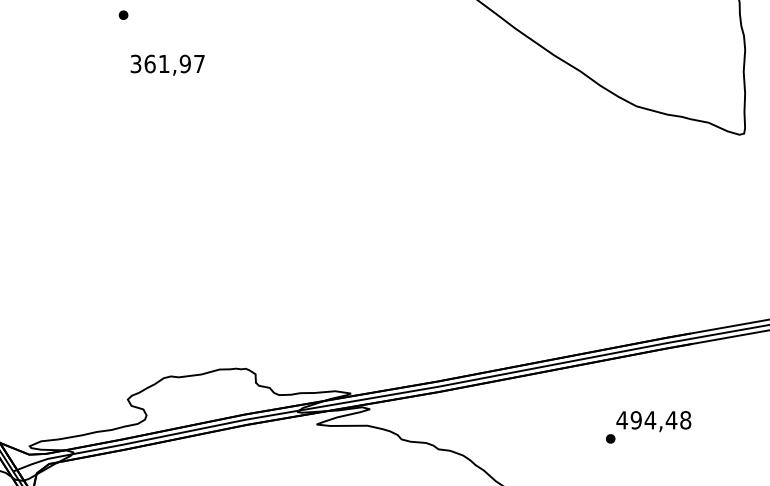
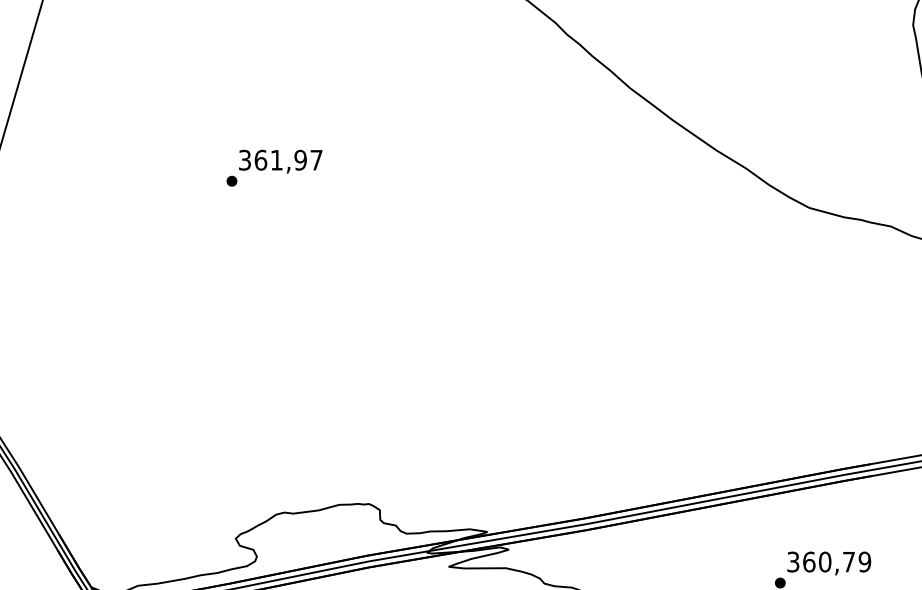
part: (123, 14) -> (231, 180), moved
text: (653, 419) -> (828, 561), 494,48 -> 360,79

